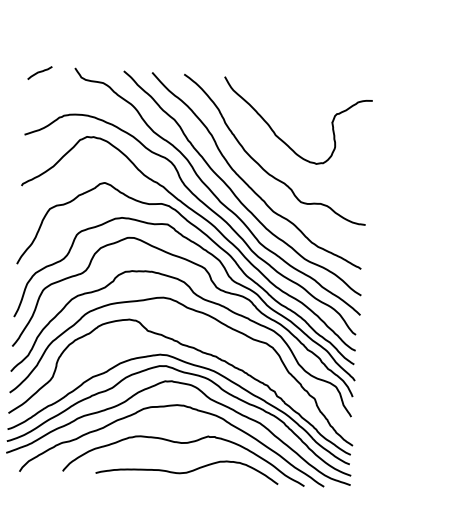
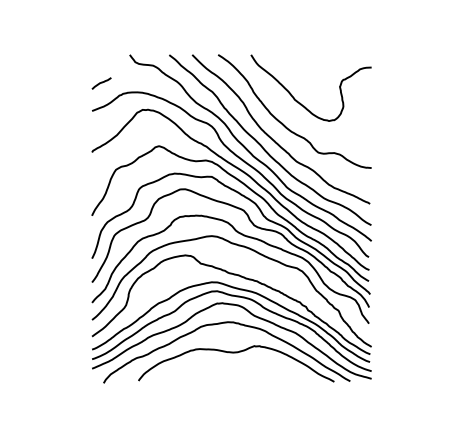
curve: (39, 72) -> (101, 83), moved
curve: (189, 470) -> (240, 374), removed

